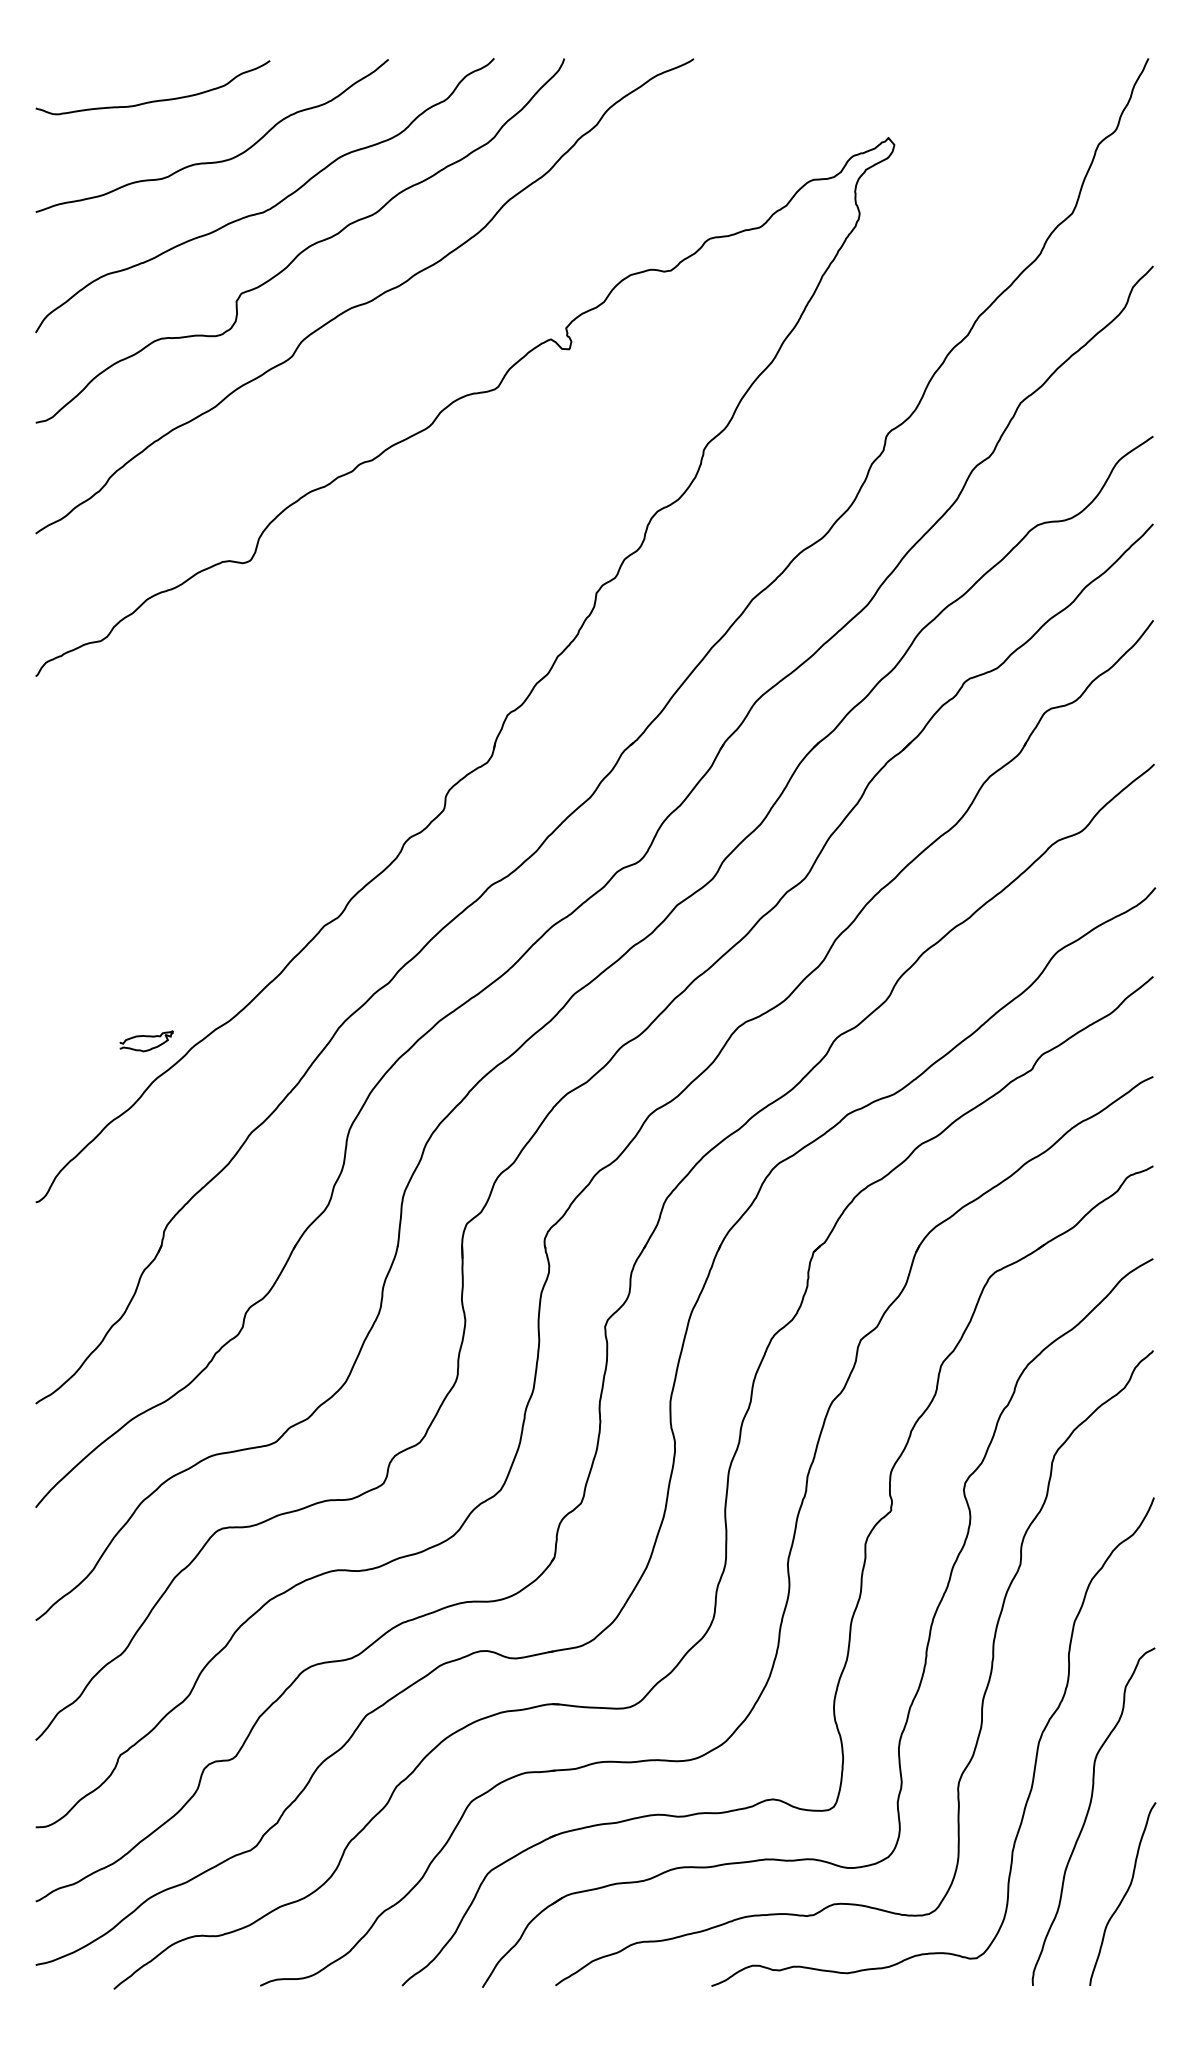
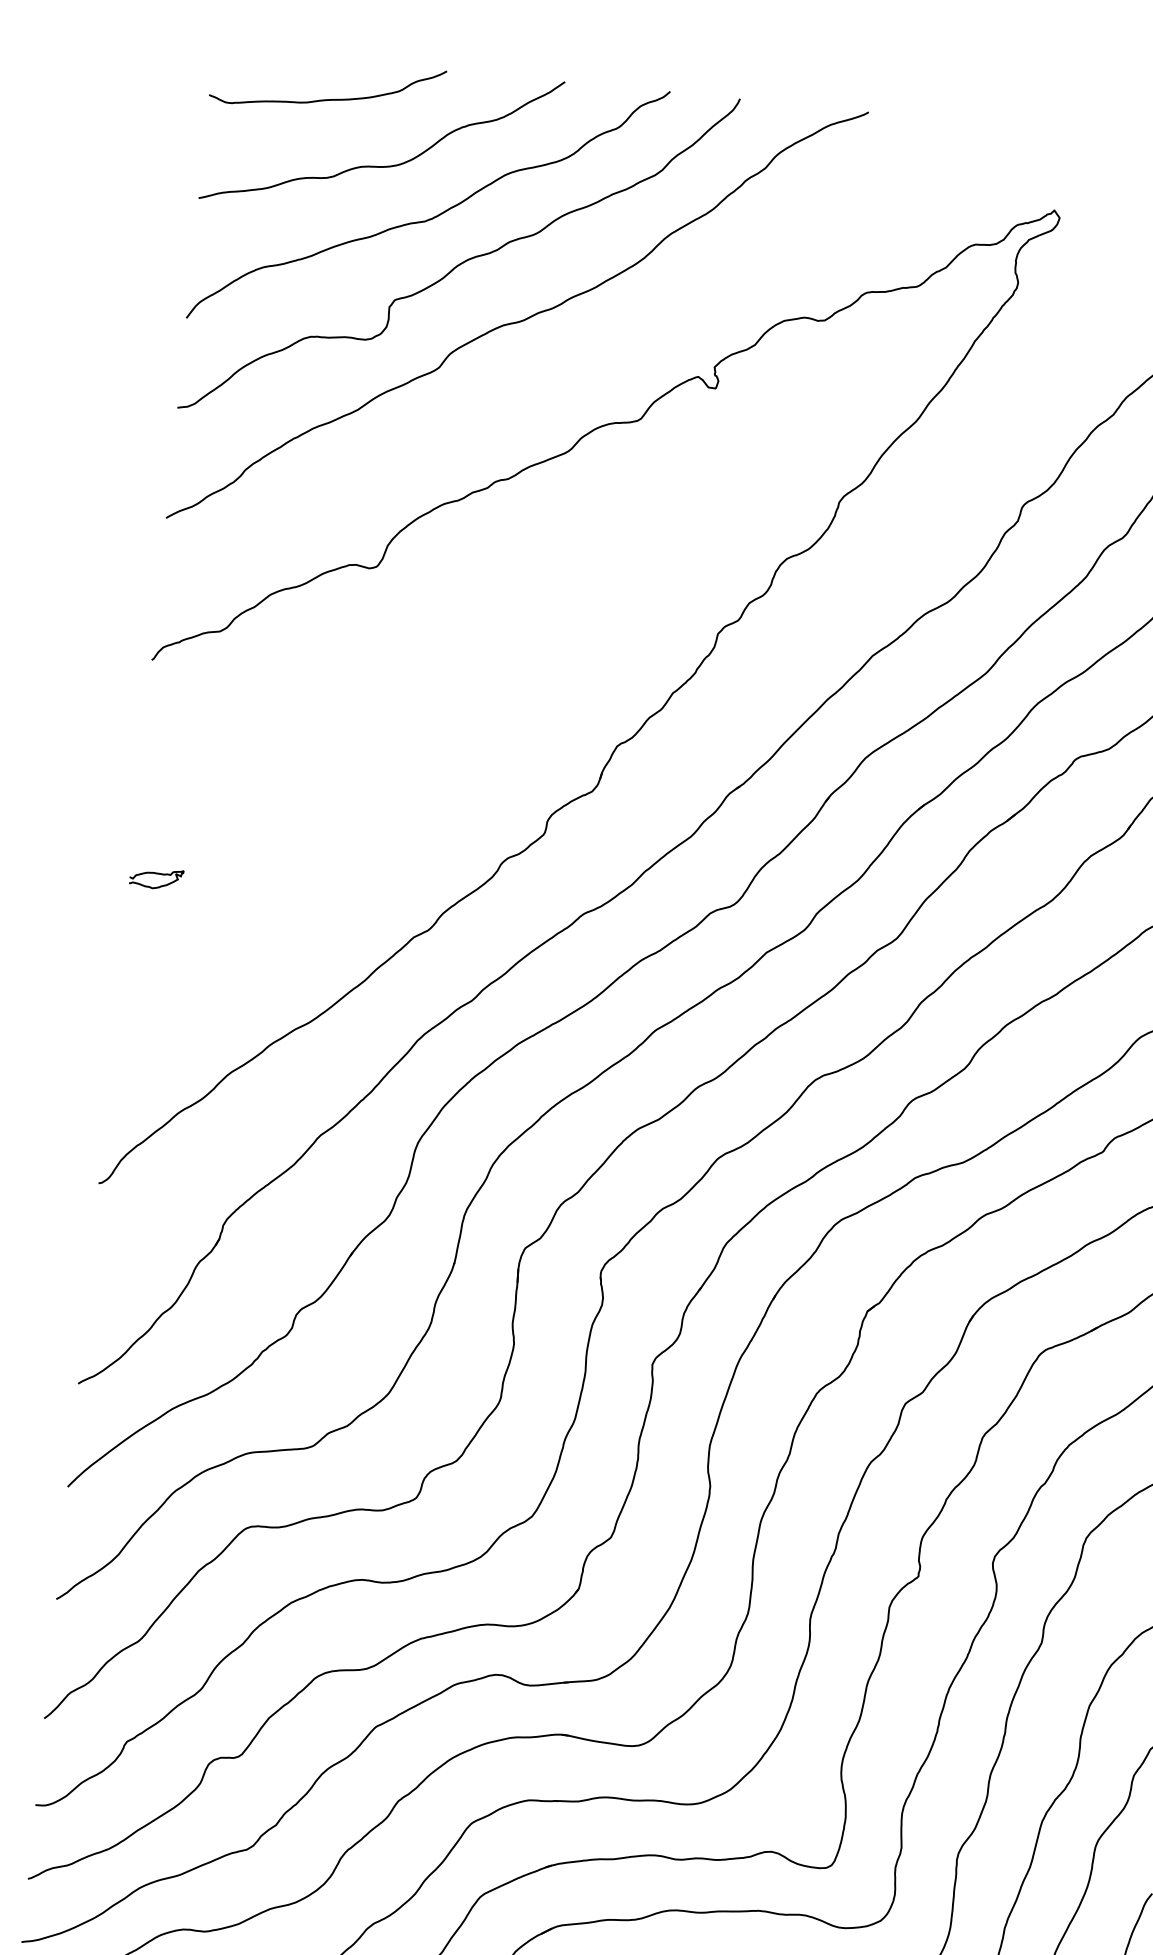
curve: (146, 1037) -> (156, 874), moved

